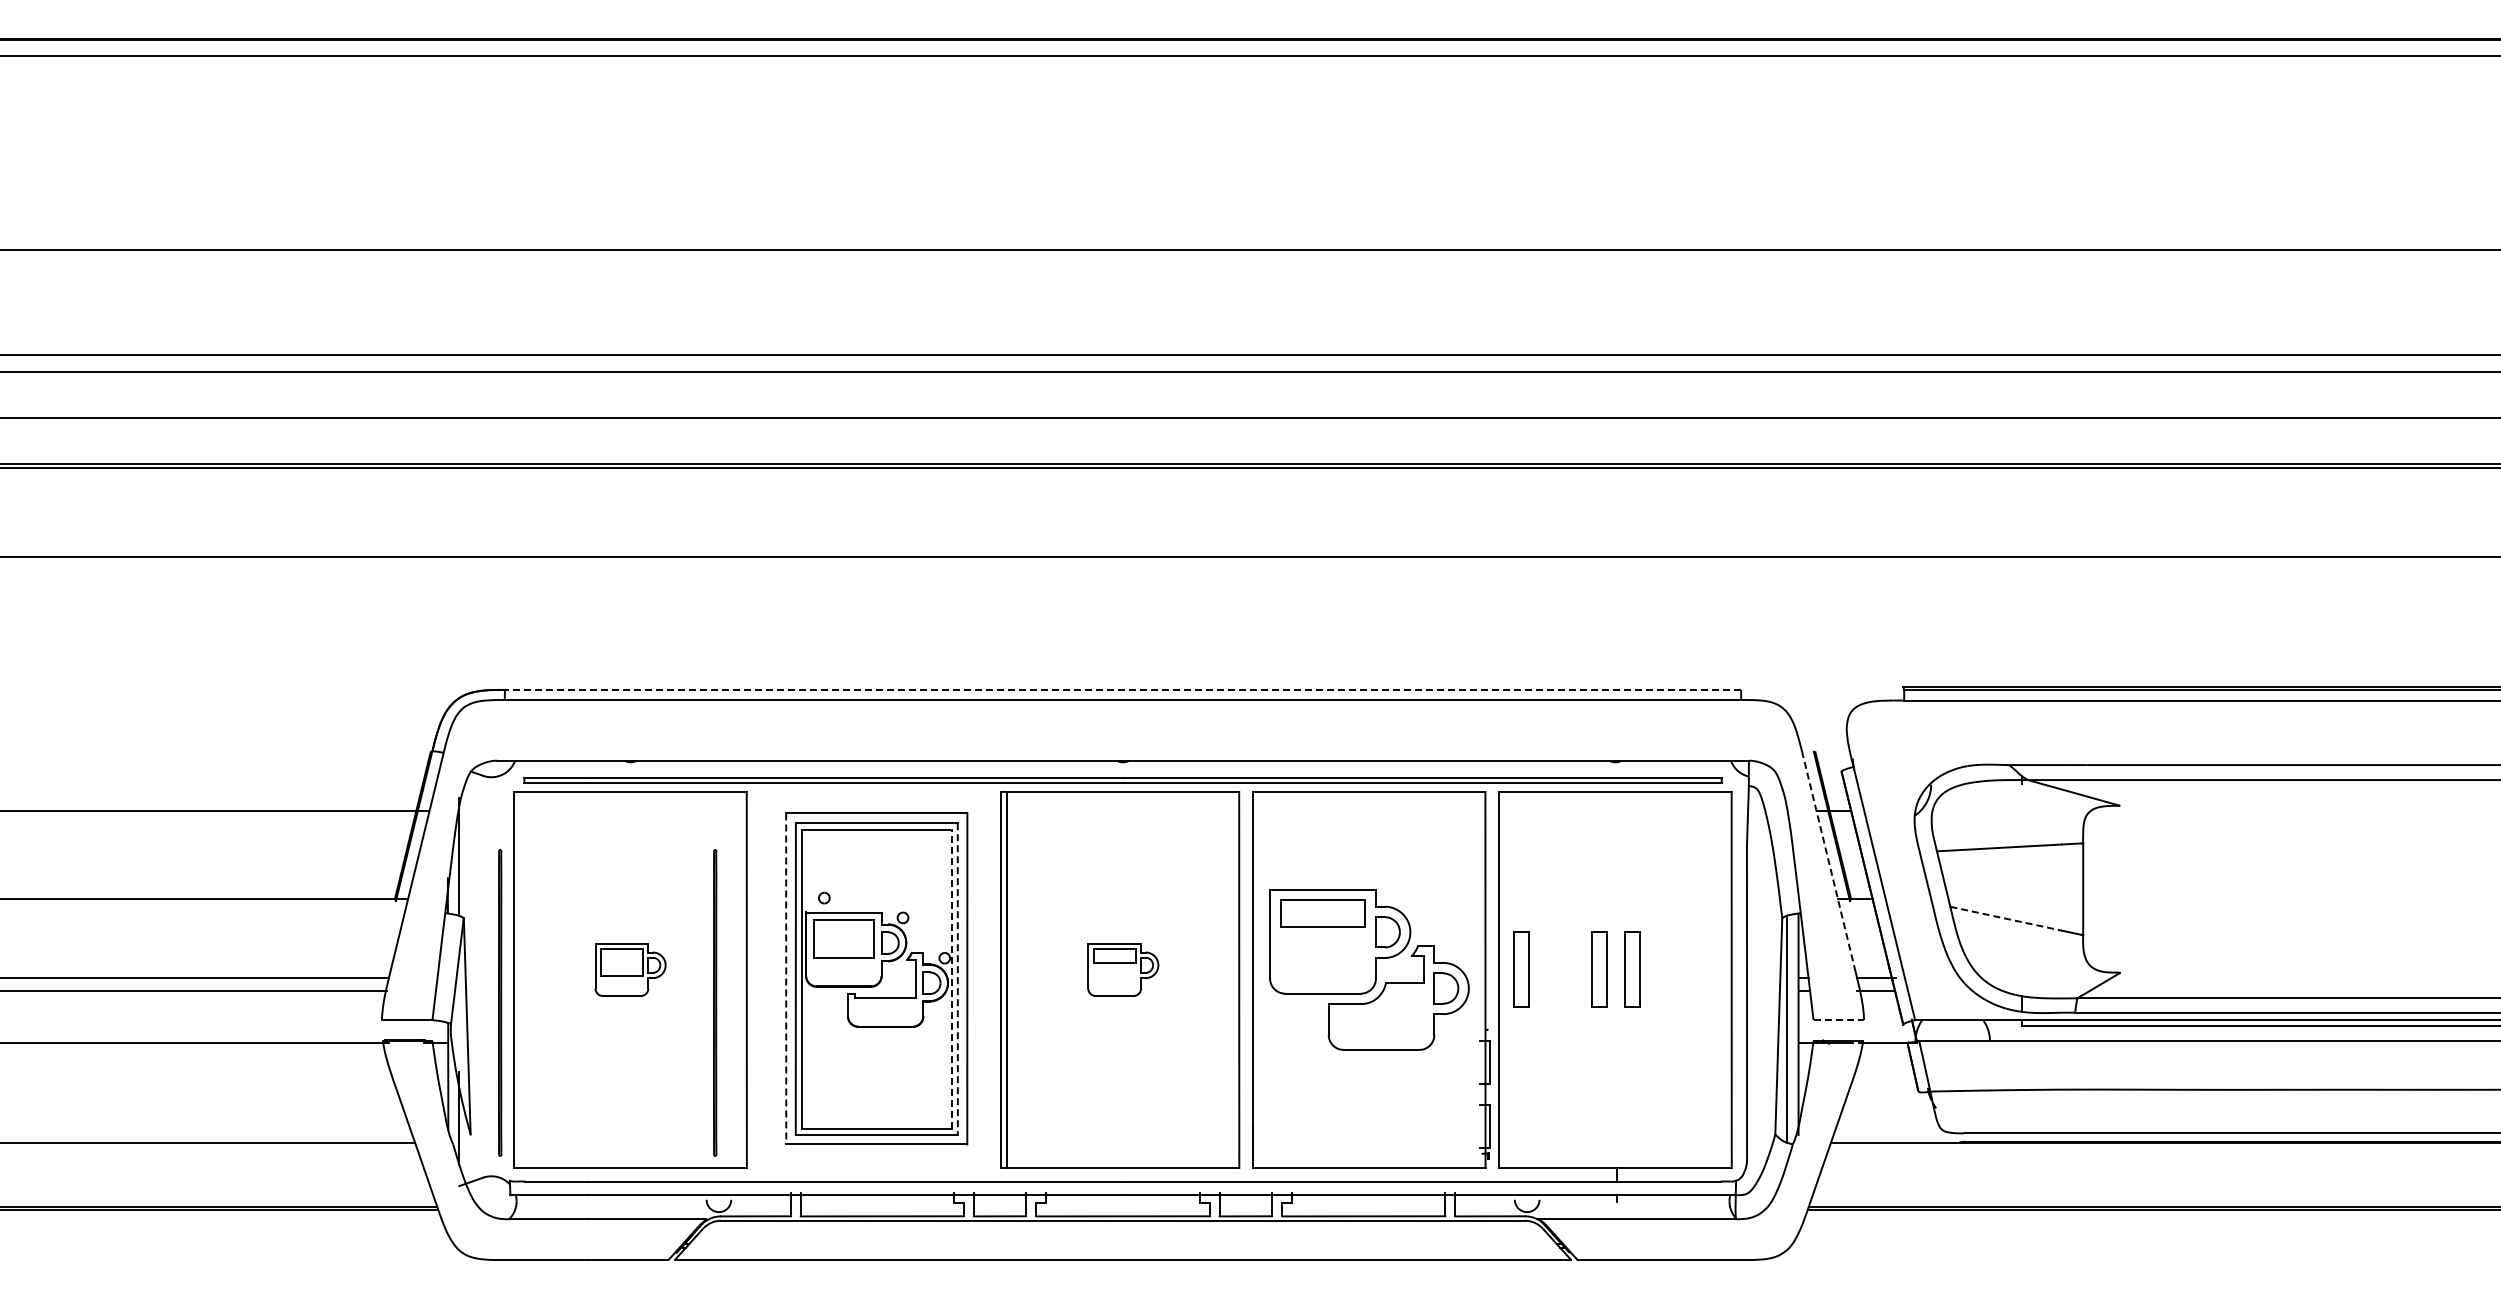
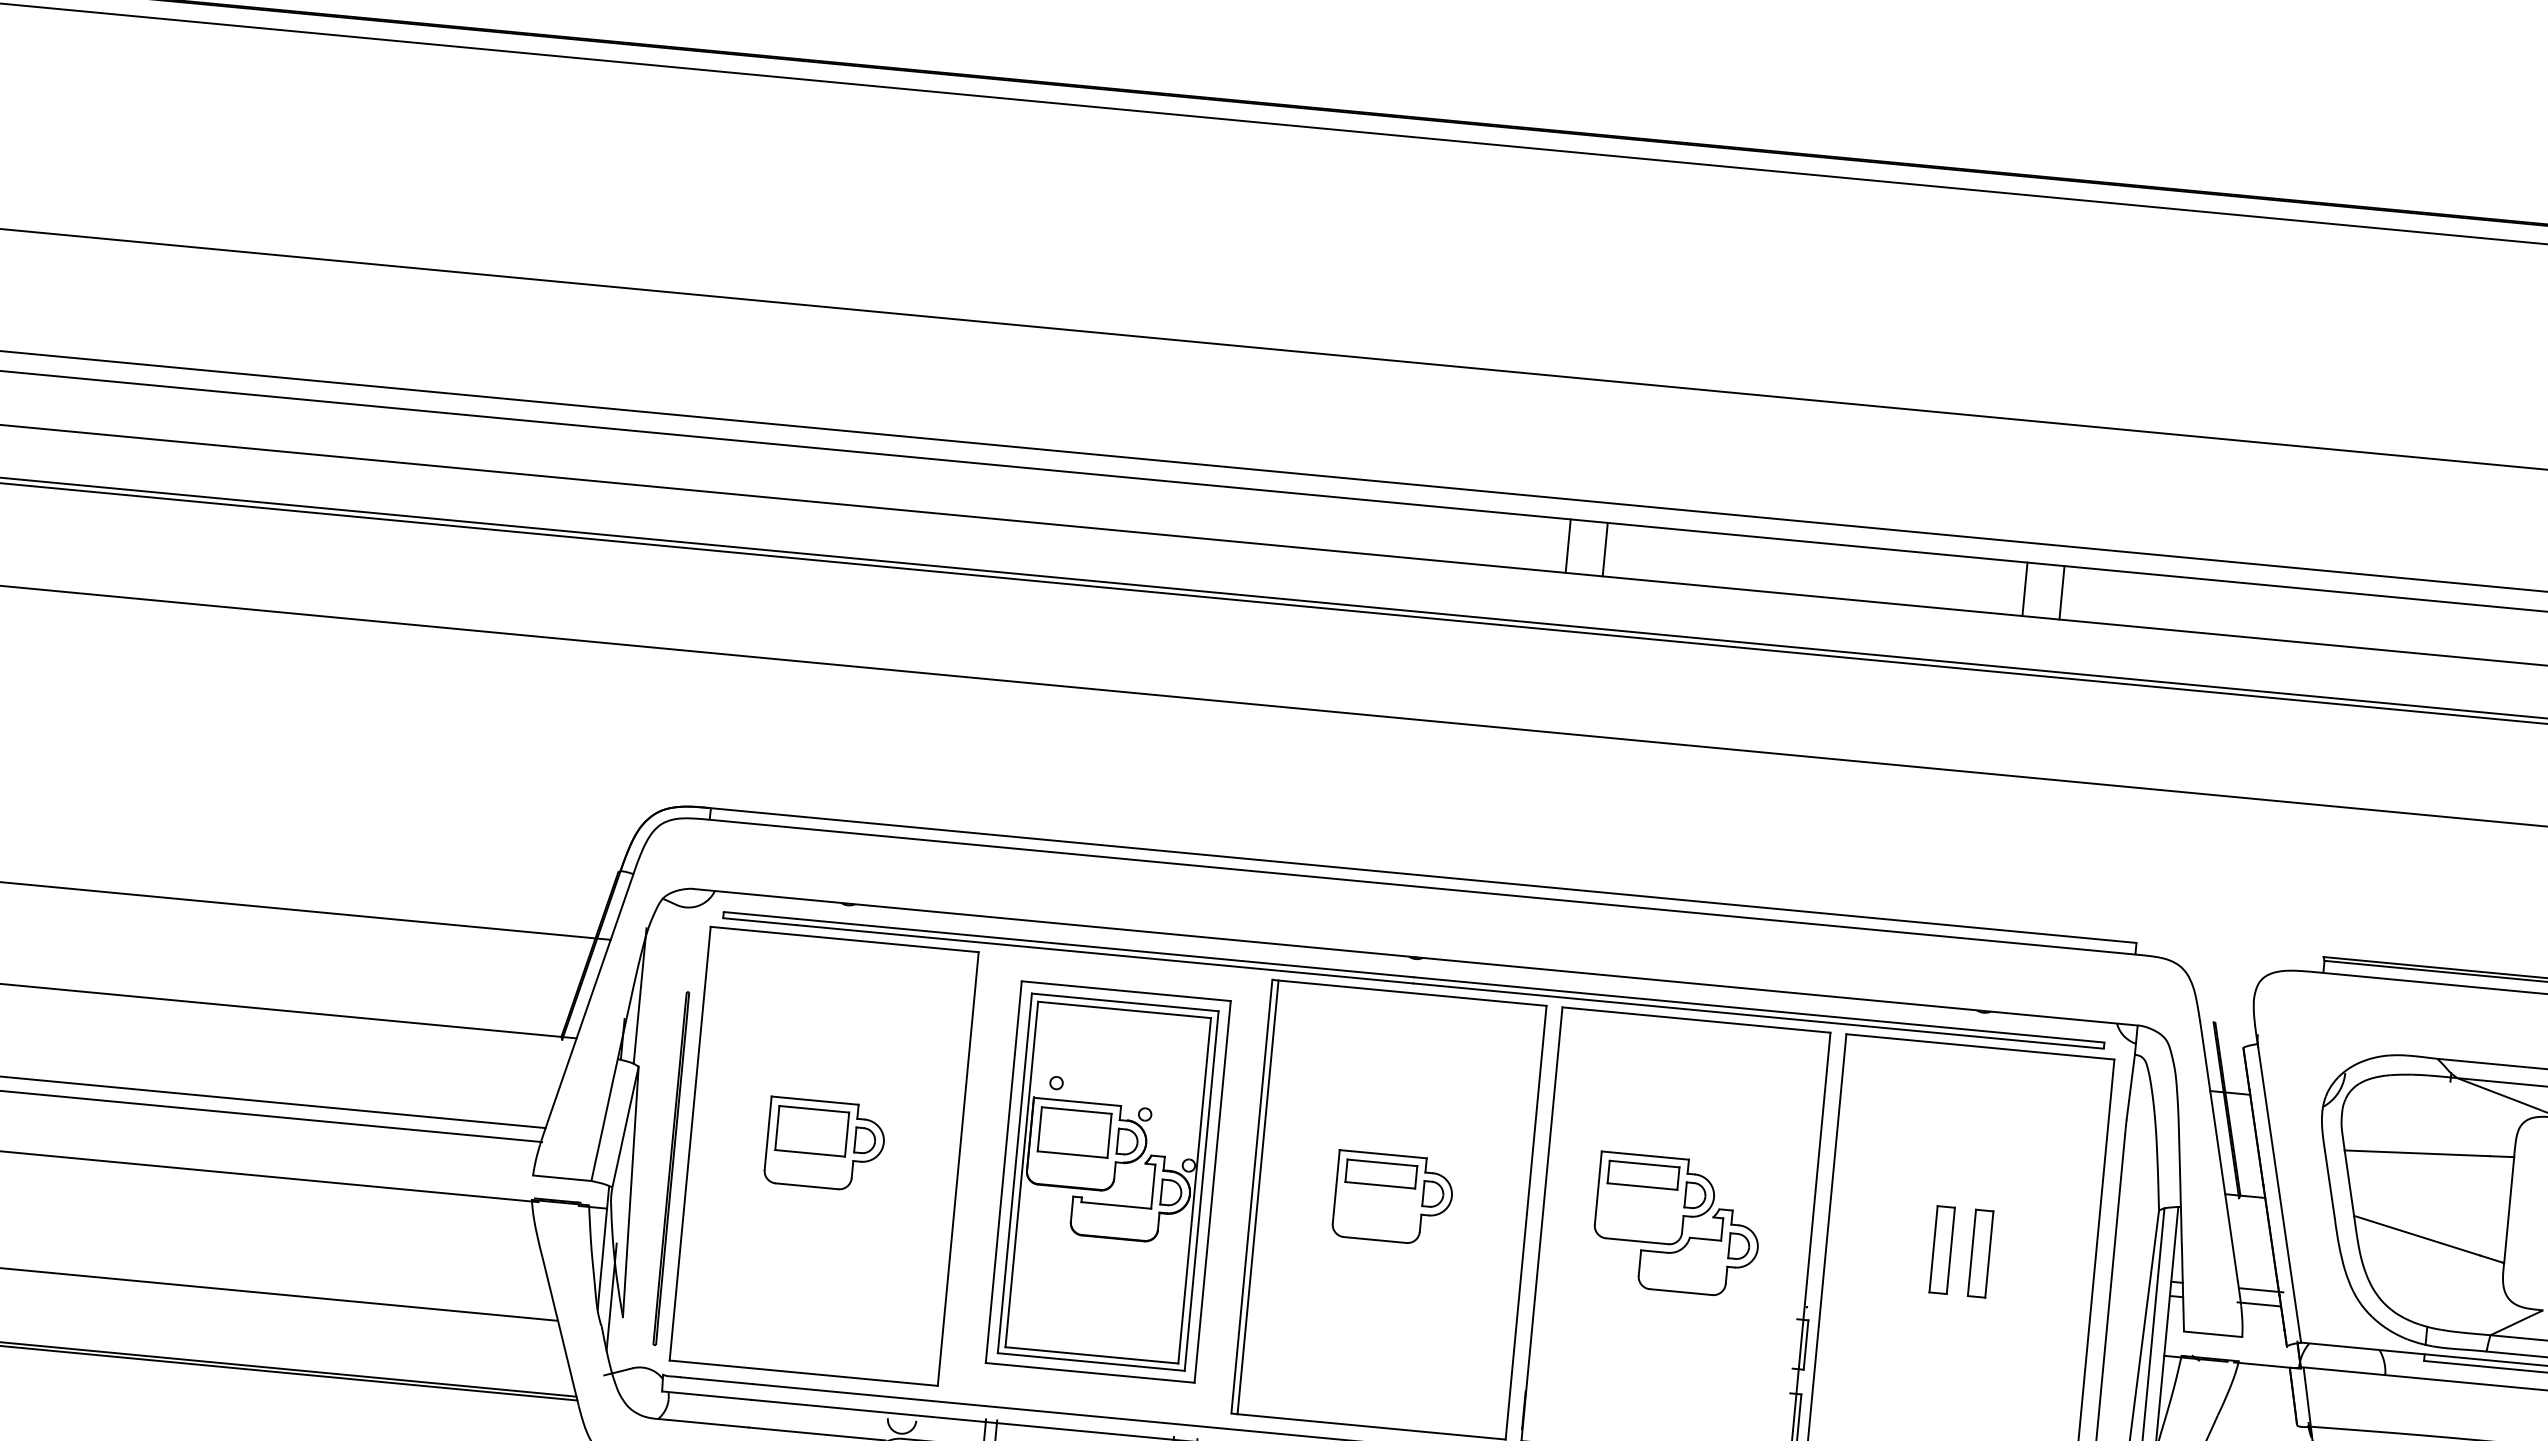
line: (1220, 394) -> (1568, 545), added
line: (1252, 394) -> (1605, 549), added
line: (1616, 394) -> (2024, 588), added
line: (1648, 394) -> (2061, 592), added
line: (1122, 689) -> (1423, 875), dashed -> solid
line: (1829, 862) -> (2219, 1151), dashed -> solid
line: (2006, 918) -> (2417, 1235), dashed -> solid
part: (630, 969) -> (825, 1144), size x1.43
part: (1123, 969) -> (1393, 1198), size x1.43
part: (1369, 969) -> (1677, 1224), size x0.71
part: (1521, 969) -> (1852, 1241), removed
line: (786, 978) -> (1004, 1171), dashed -> solid
line: (951, 979) -> (1194, 1190), dashed -> solid
line: (957, 979) -> (1201, 1191), dashed -> solid
line: (715, 1002) -> (919, 1191), removed
line: (1839, 1020) -> (2213, 1334), dashed -> solid

